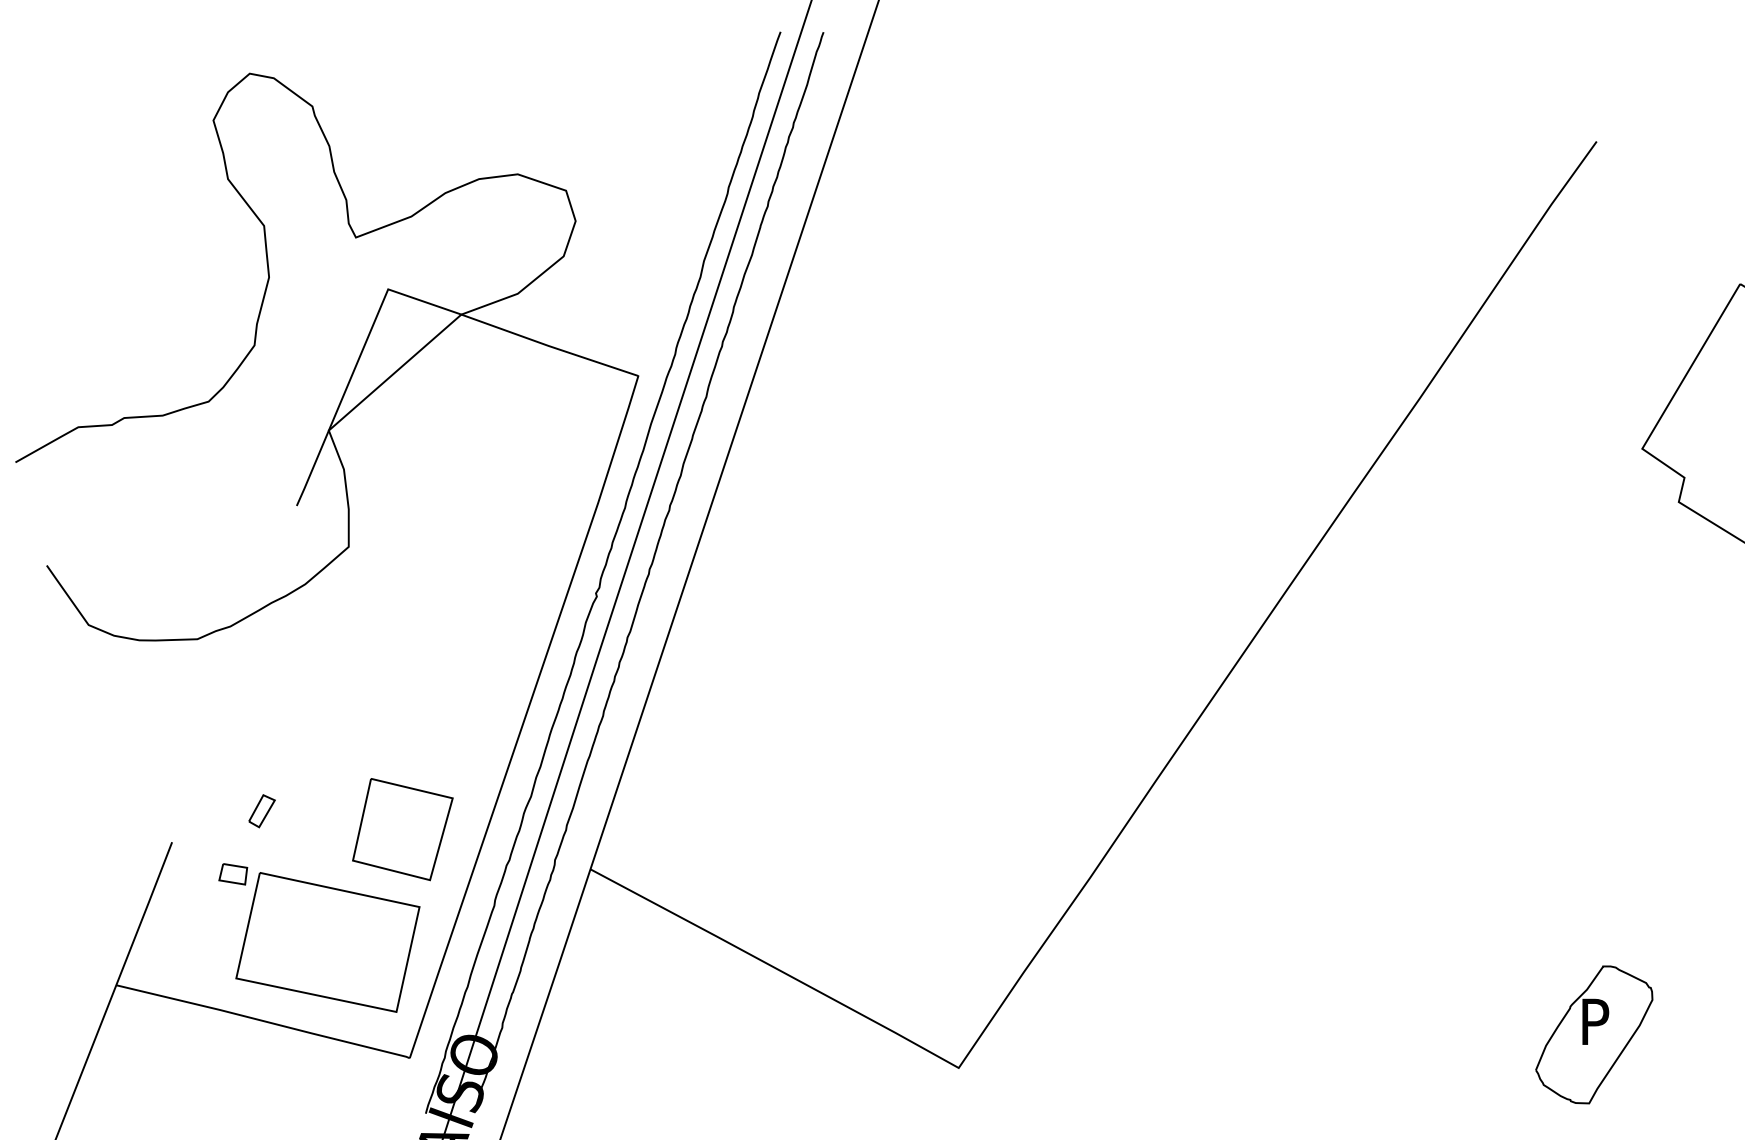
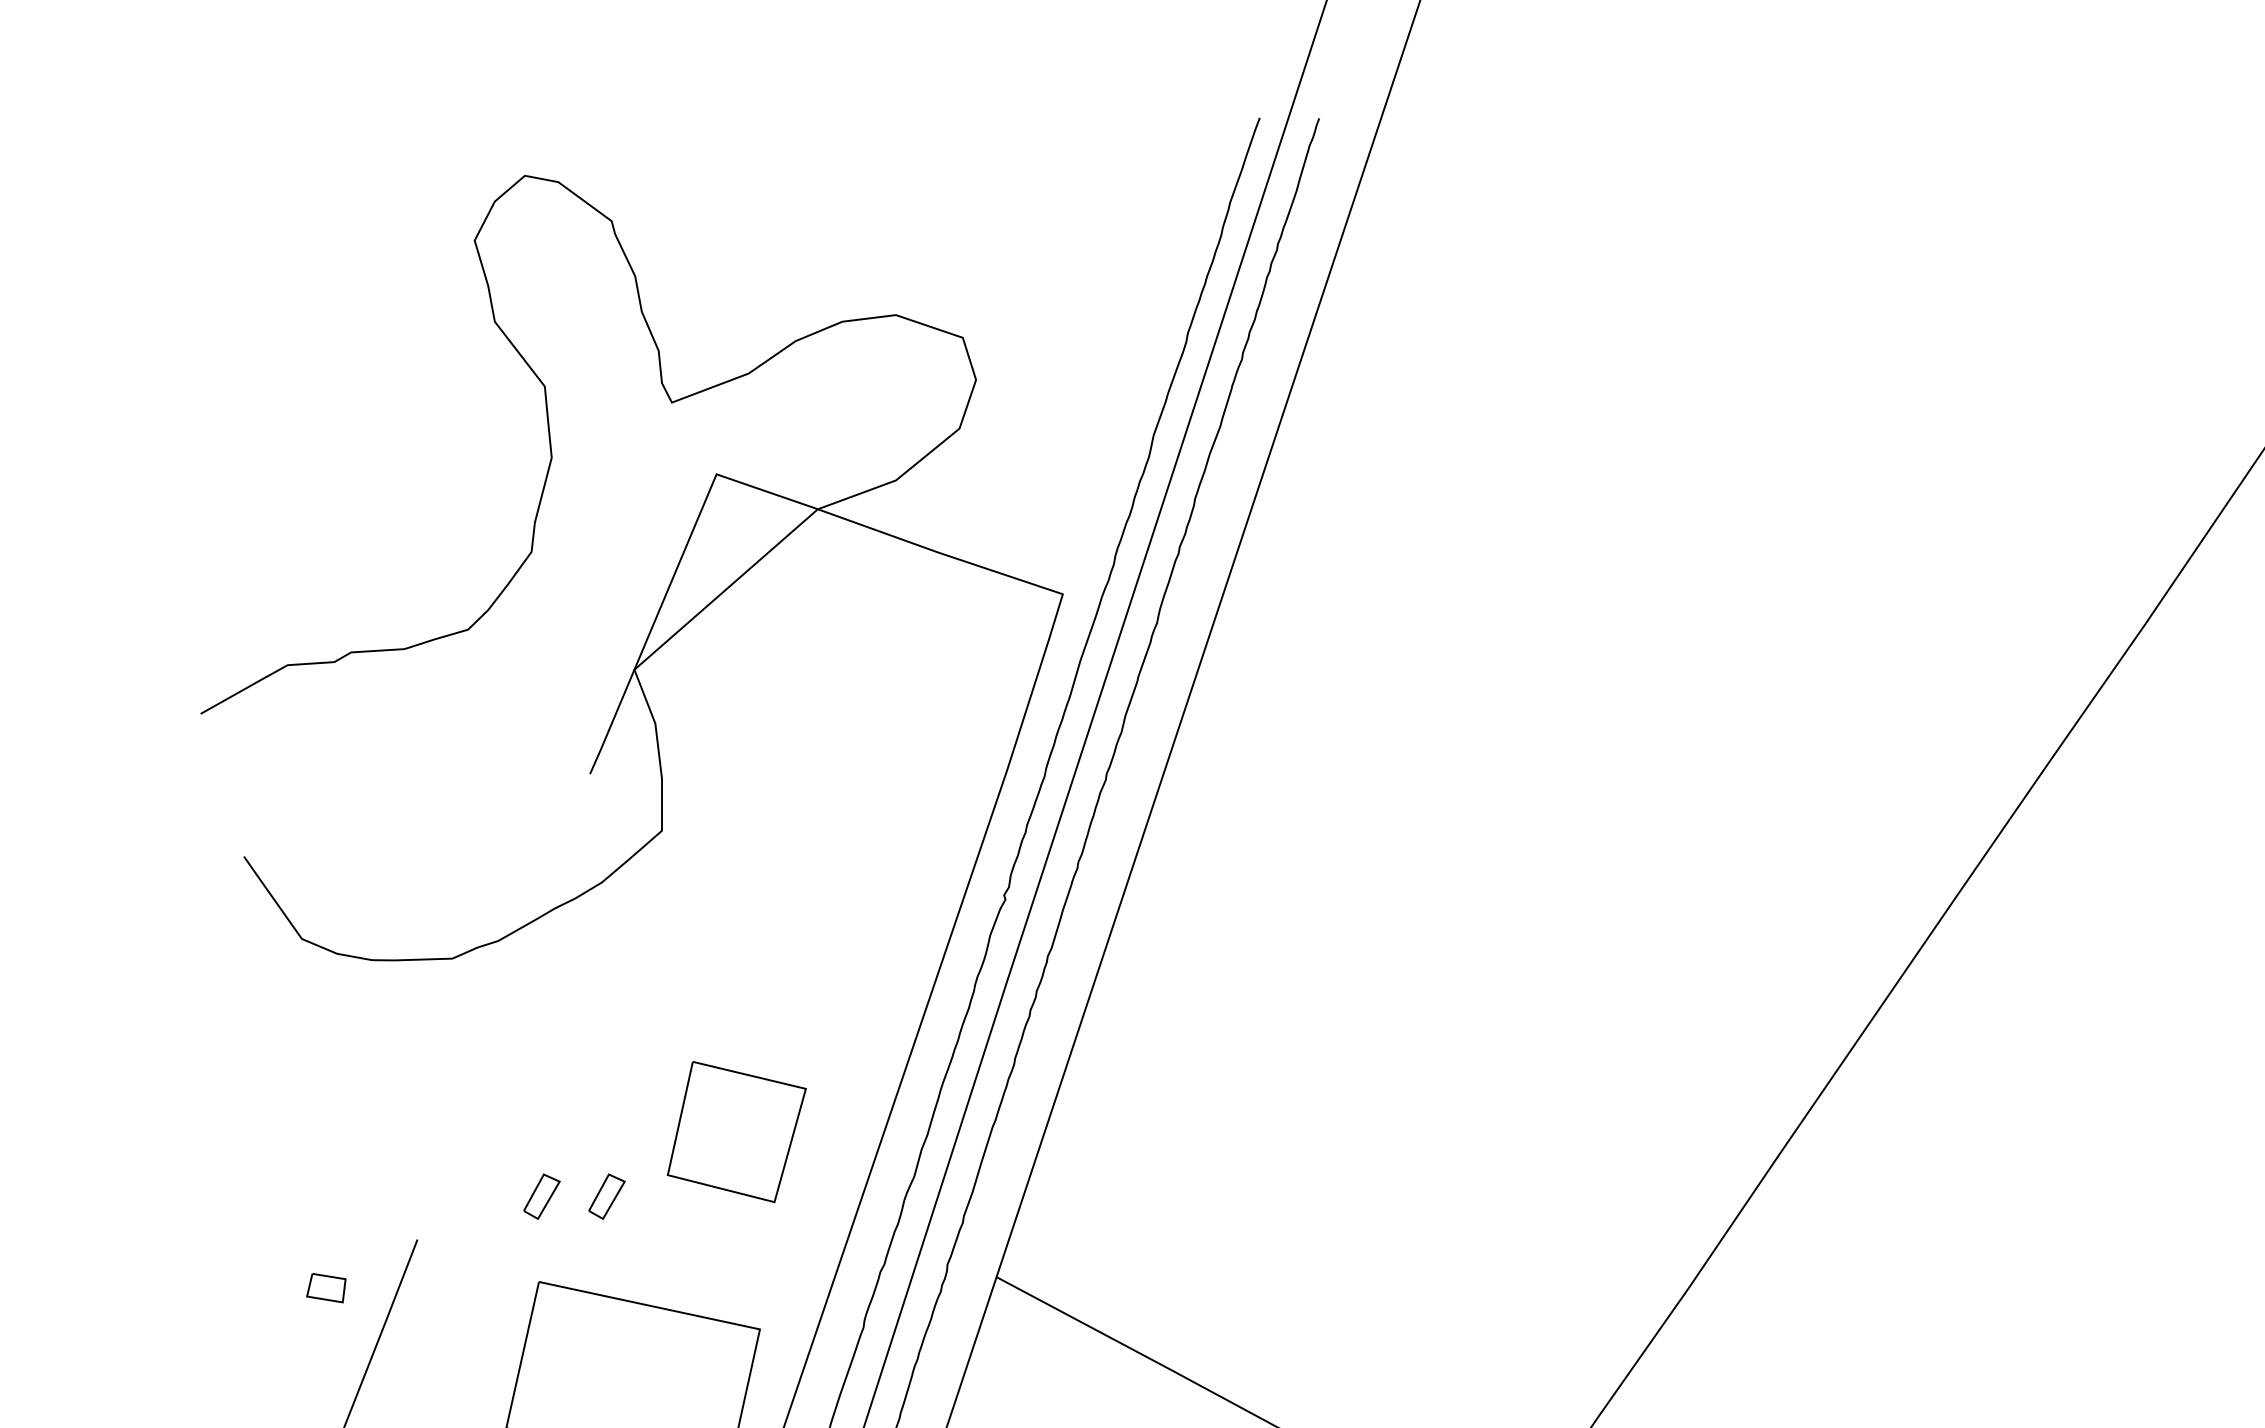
part: (308, 811) -> (606, 1197), added
part: (402, 829) -> (736, 1132), moved
part: (233, 874) -> (326, 1288), moved

